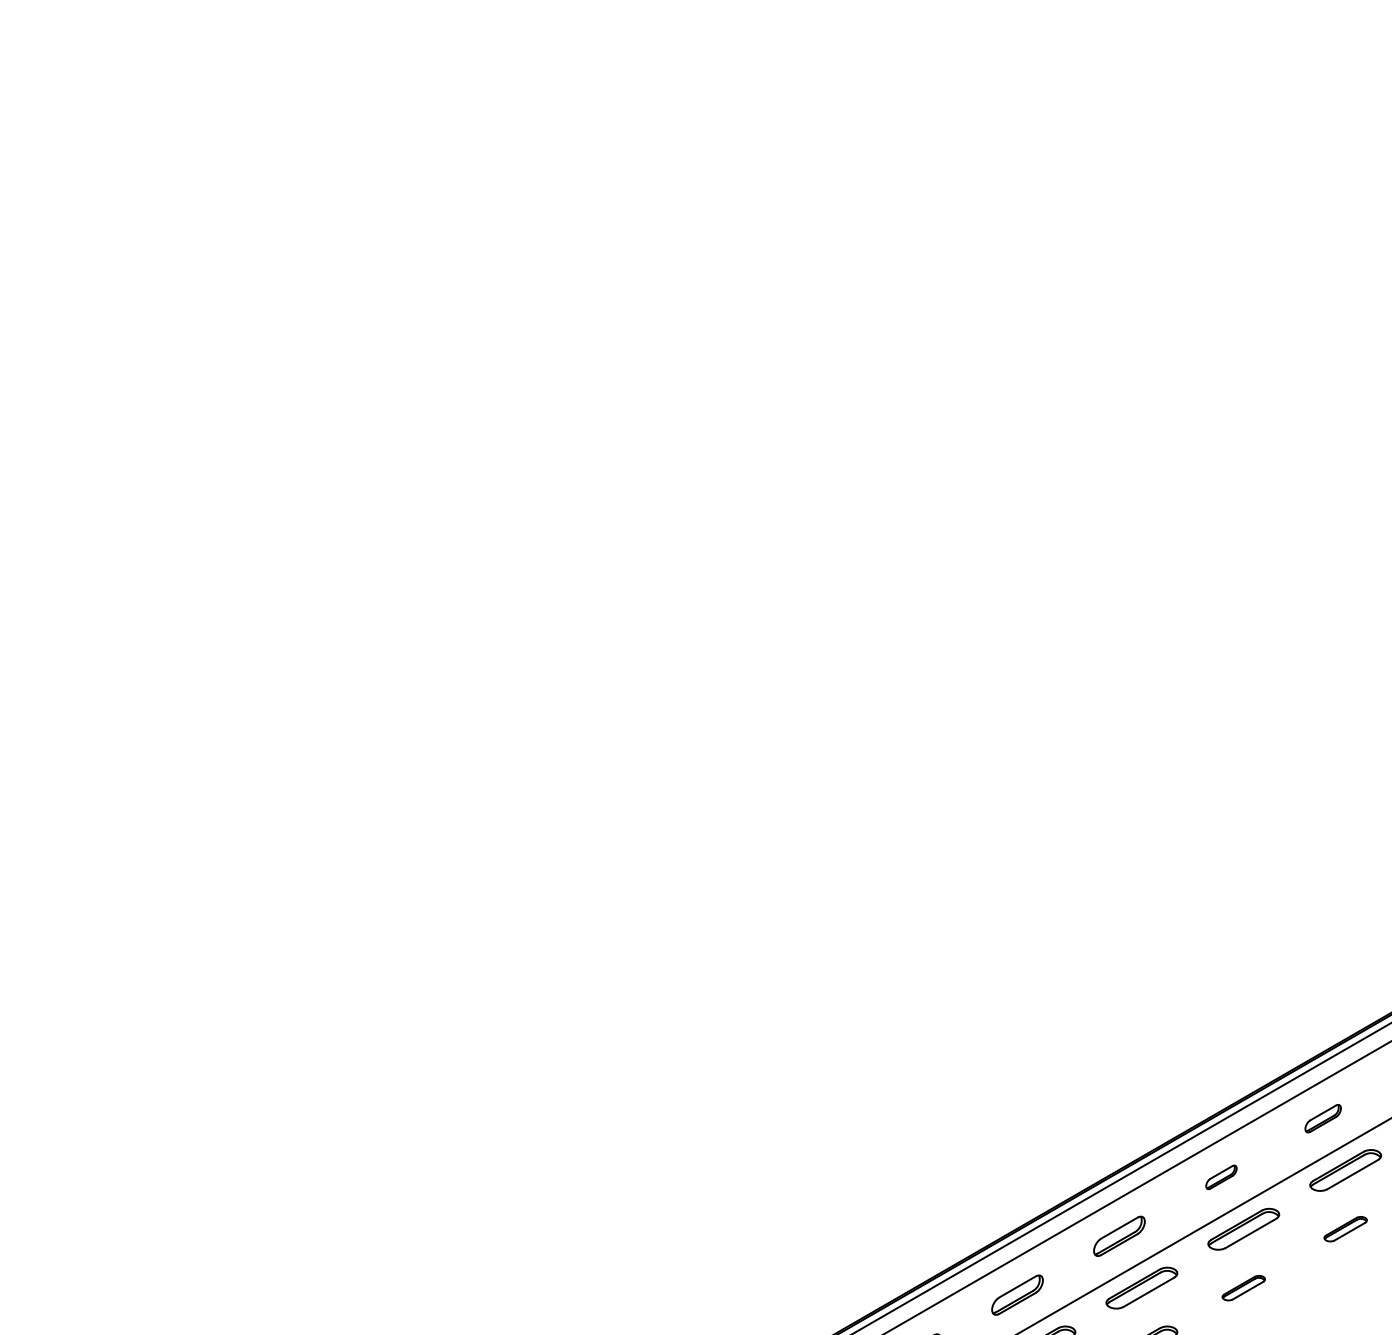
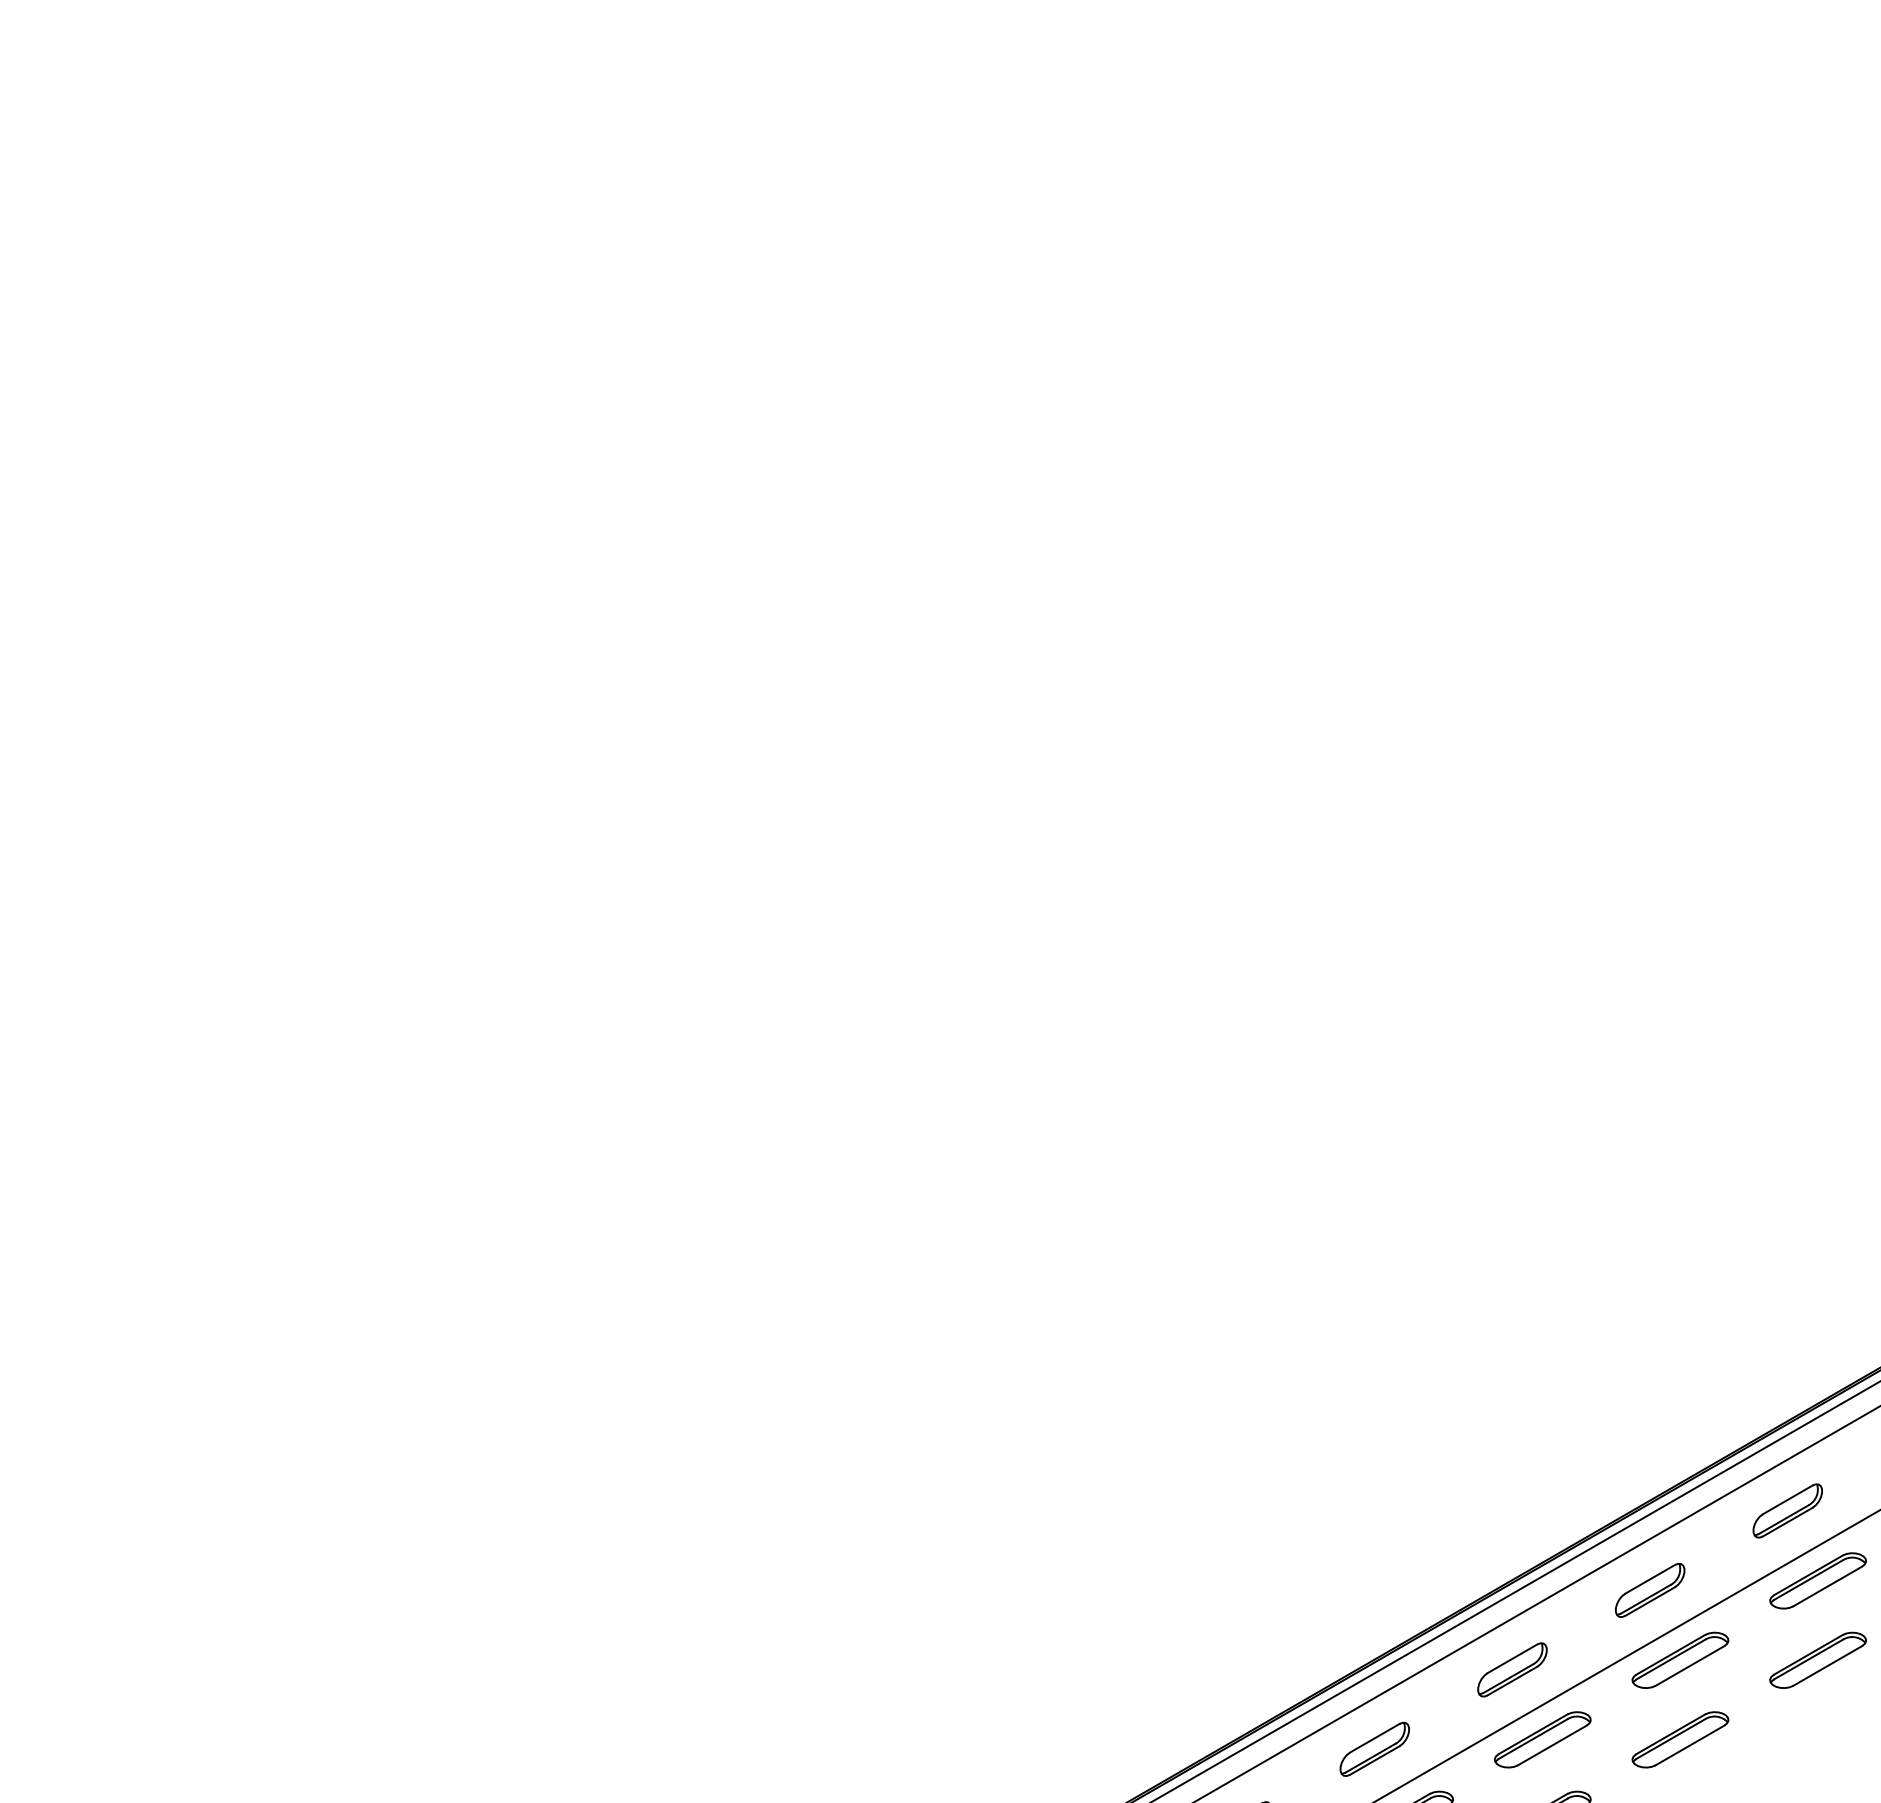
part: (1323, 1118) -> (1787, 1510), size x1.43
part: (1221, 1176) -> (1650, 1589), size x1.67
part: (1345, 1228) -> (1817, 1659), size x1.67
part: (1243, 1287) -> (1680, 1739), size x1.67

